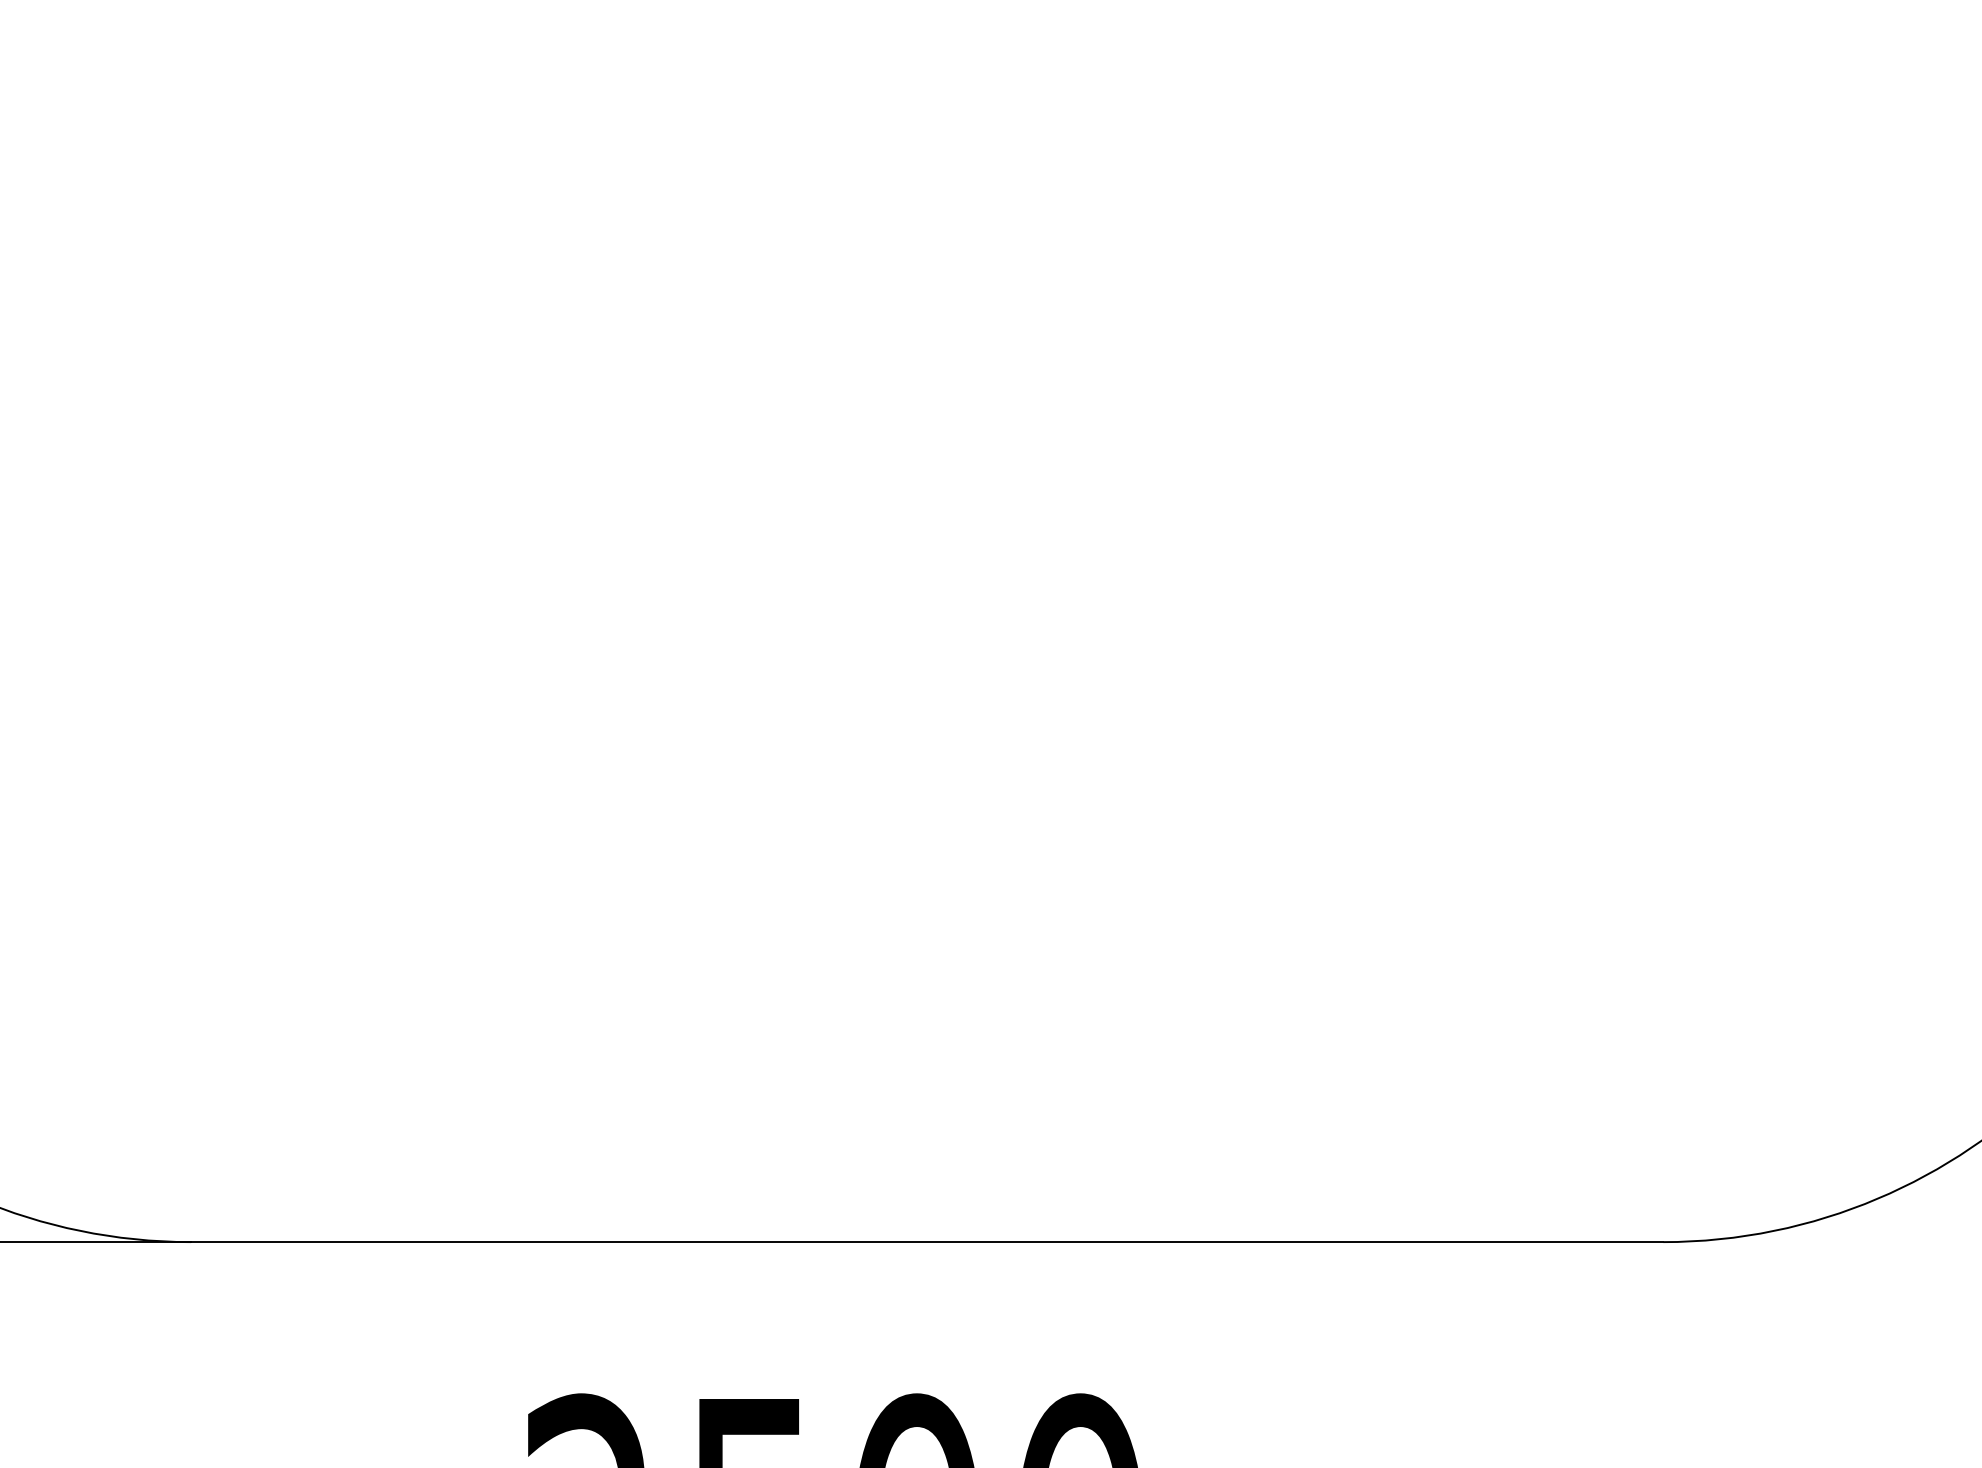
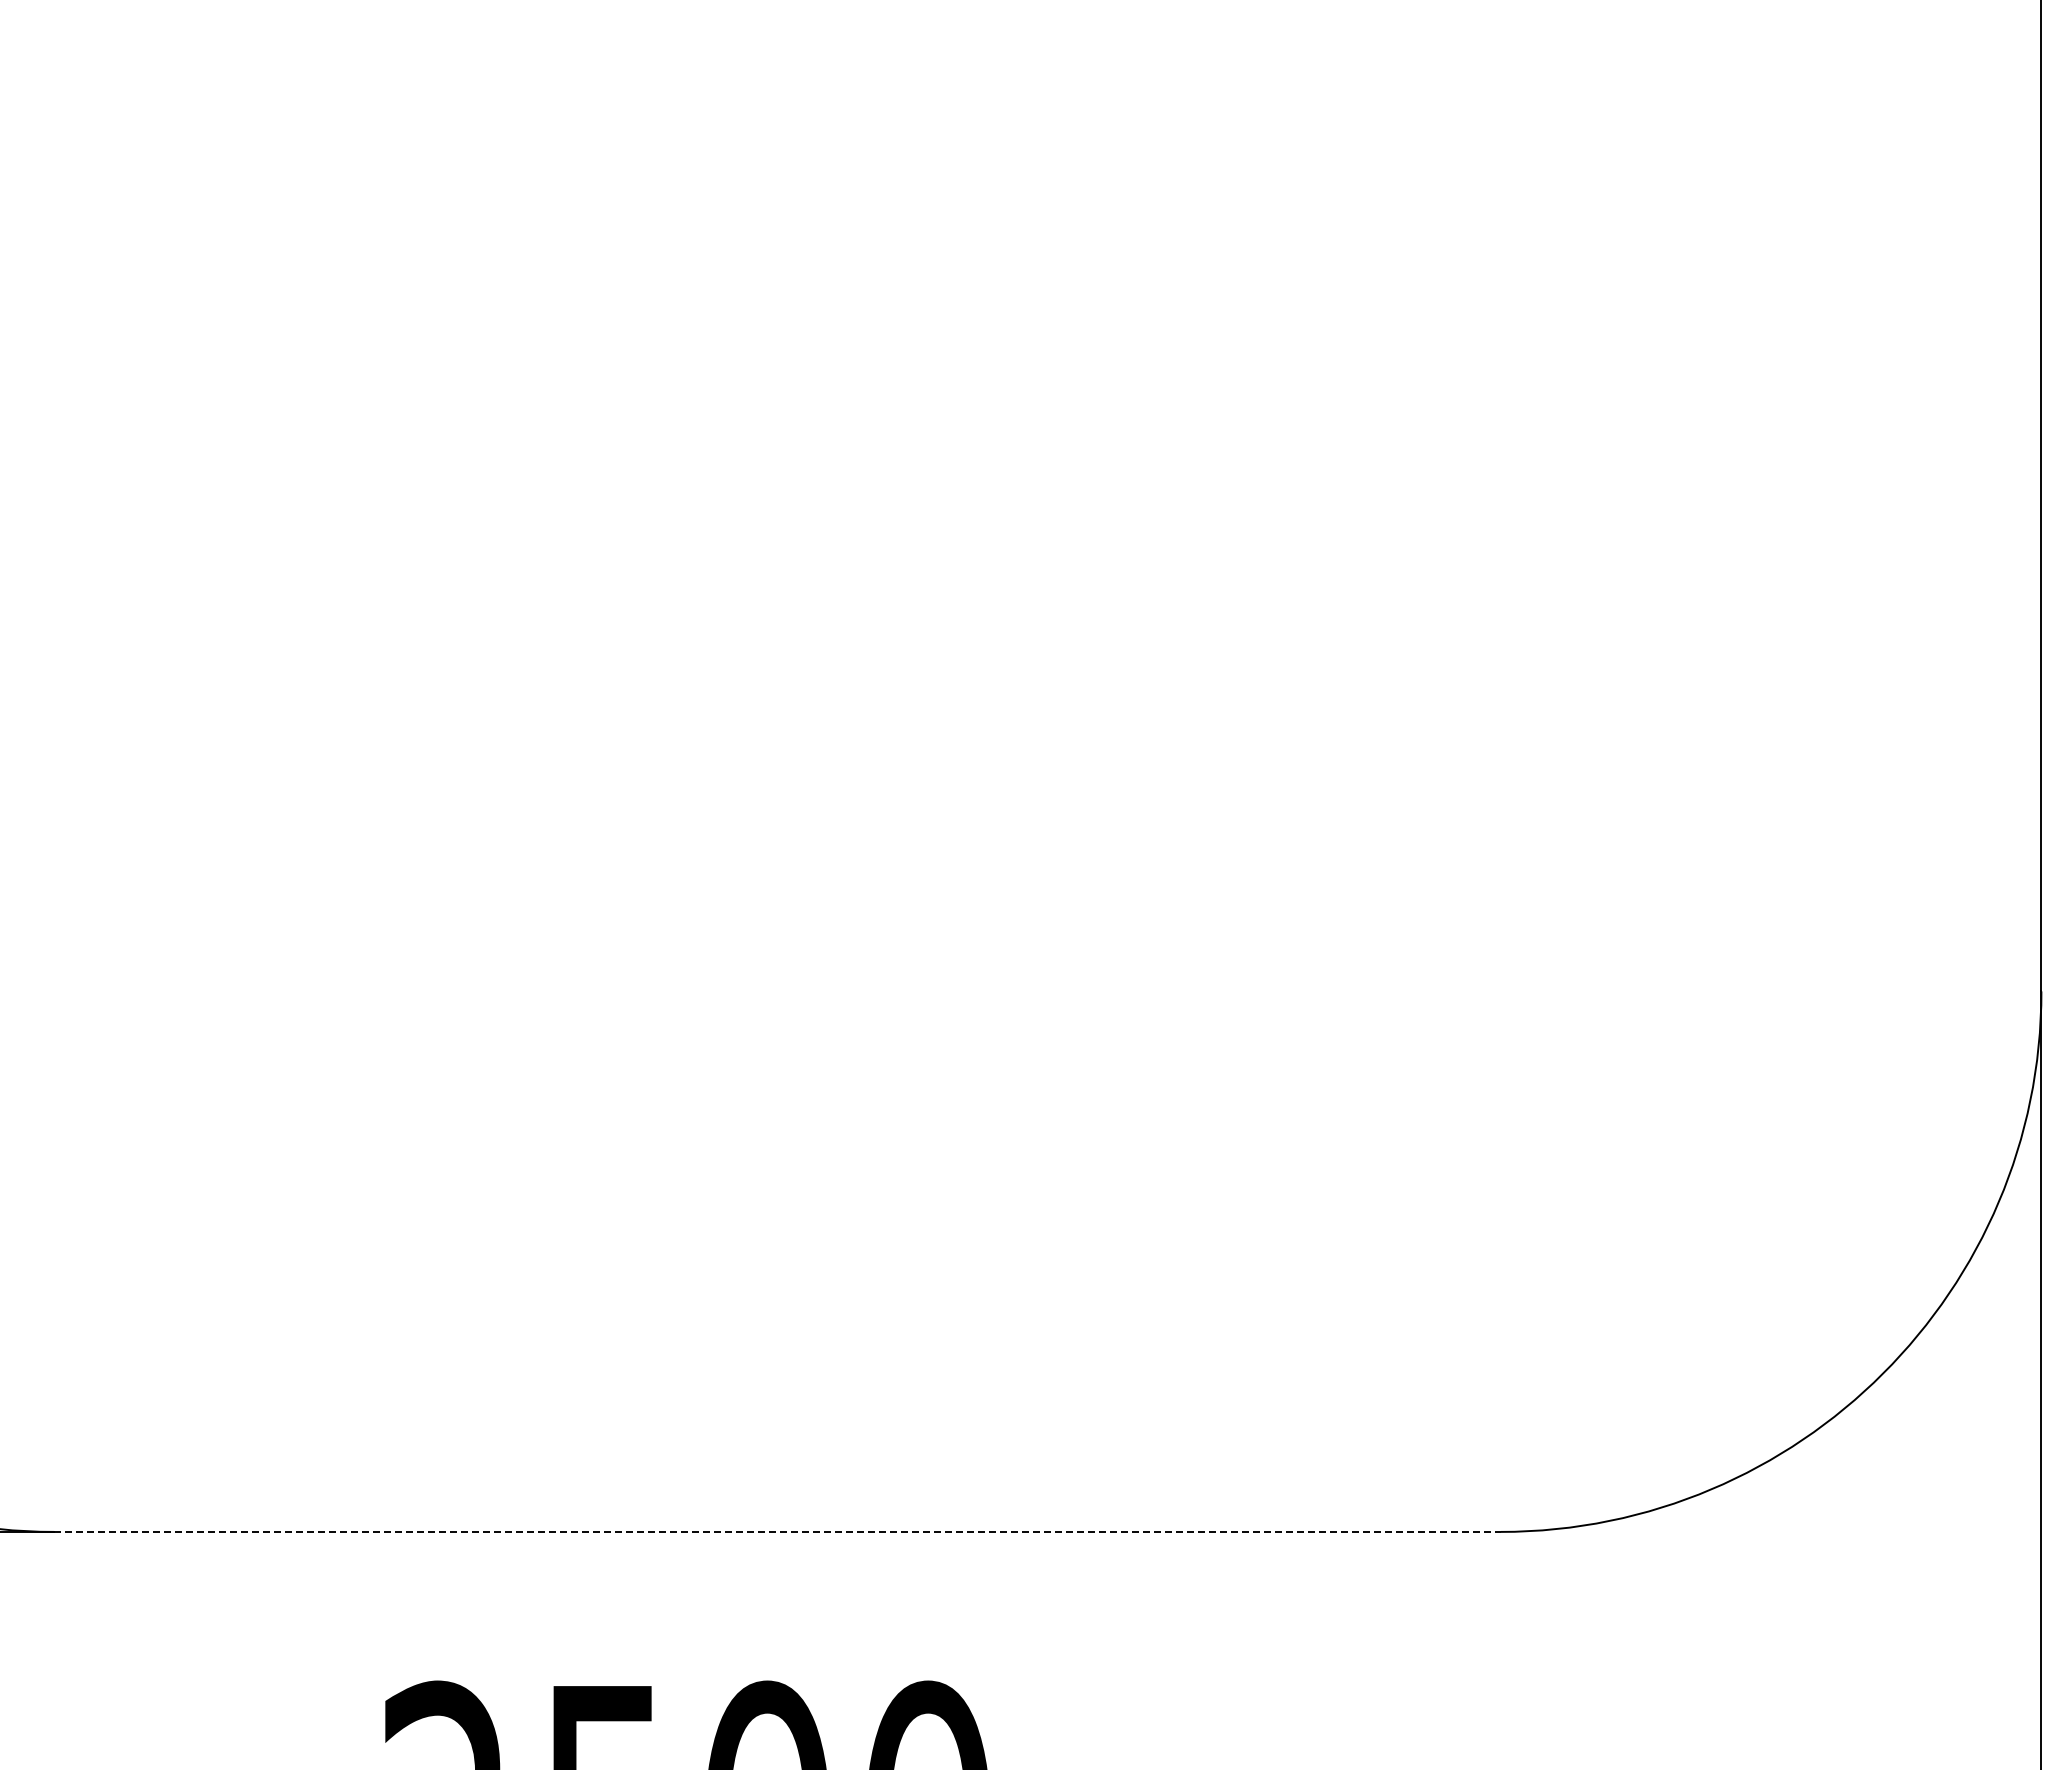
line: (928, 1241) -> (778, 1531), solid -> dashed

